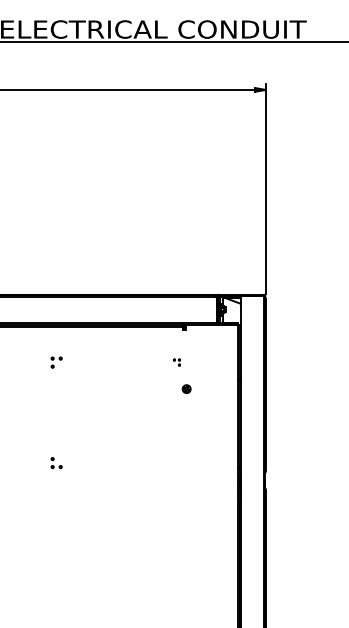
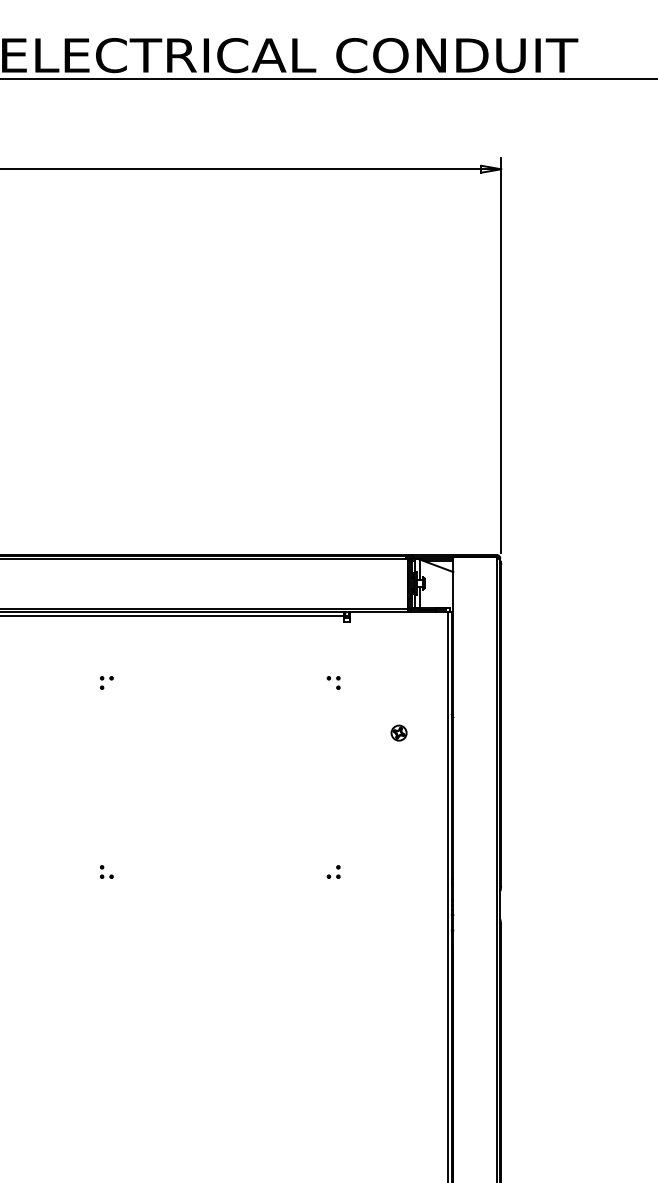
part: (56, 362) -> (106, 682), size x0.62
part: (186, 388) -> (398, 731), moved
part: (56, 462) -> (106, 871), size x0.62
part: (176, 462) -> (332, 871), added

